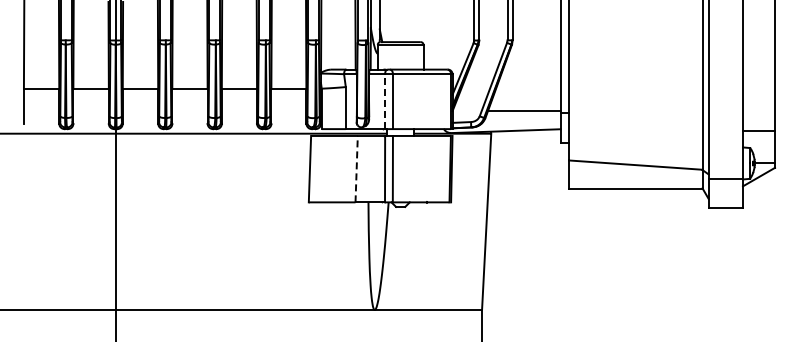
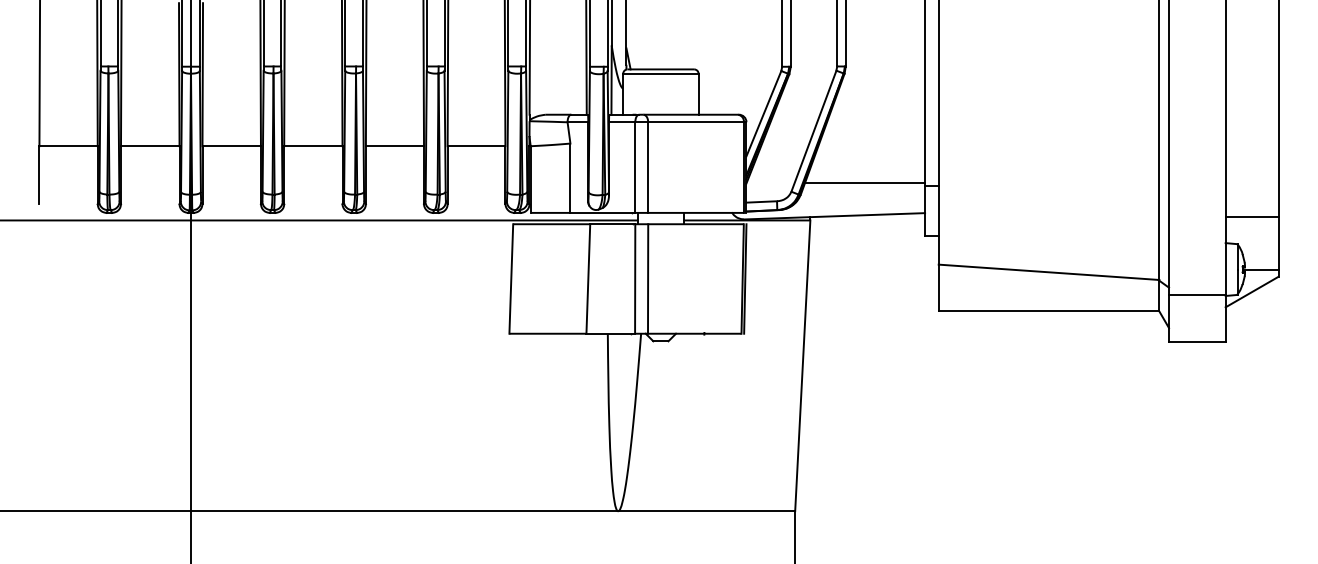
line: (385, 101) -> (635, 167), dashed -> solid
line: (356, 168) -> (588, 277), dashed -> solid

